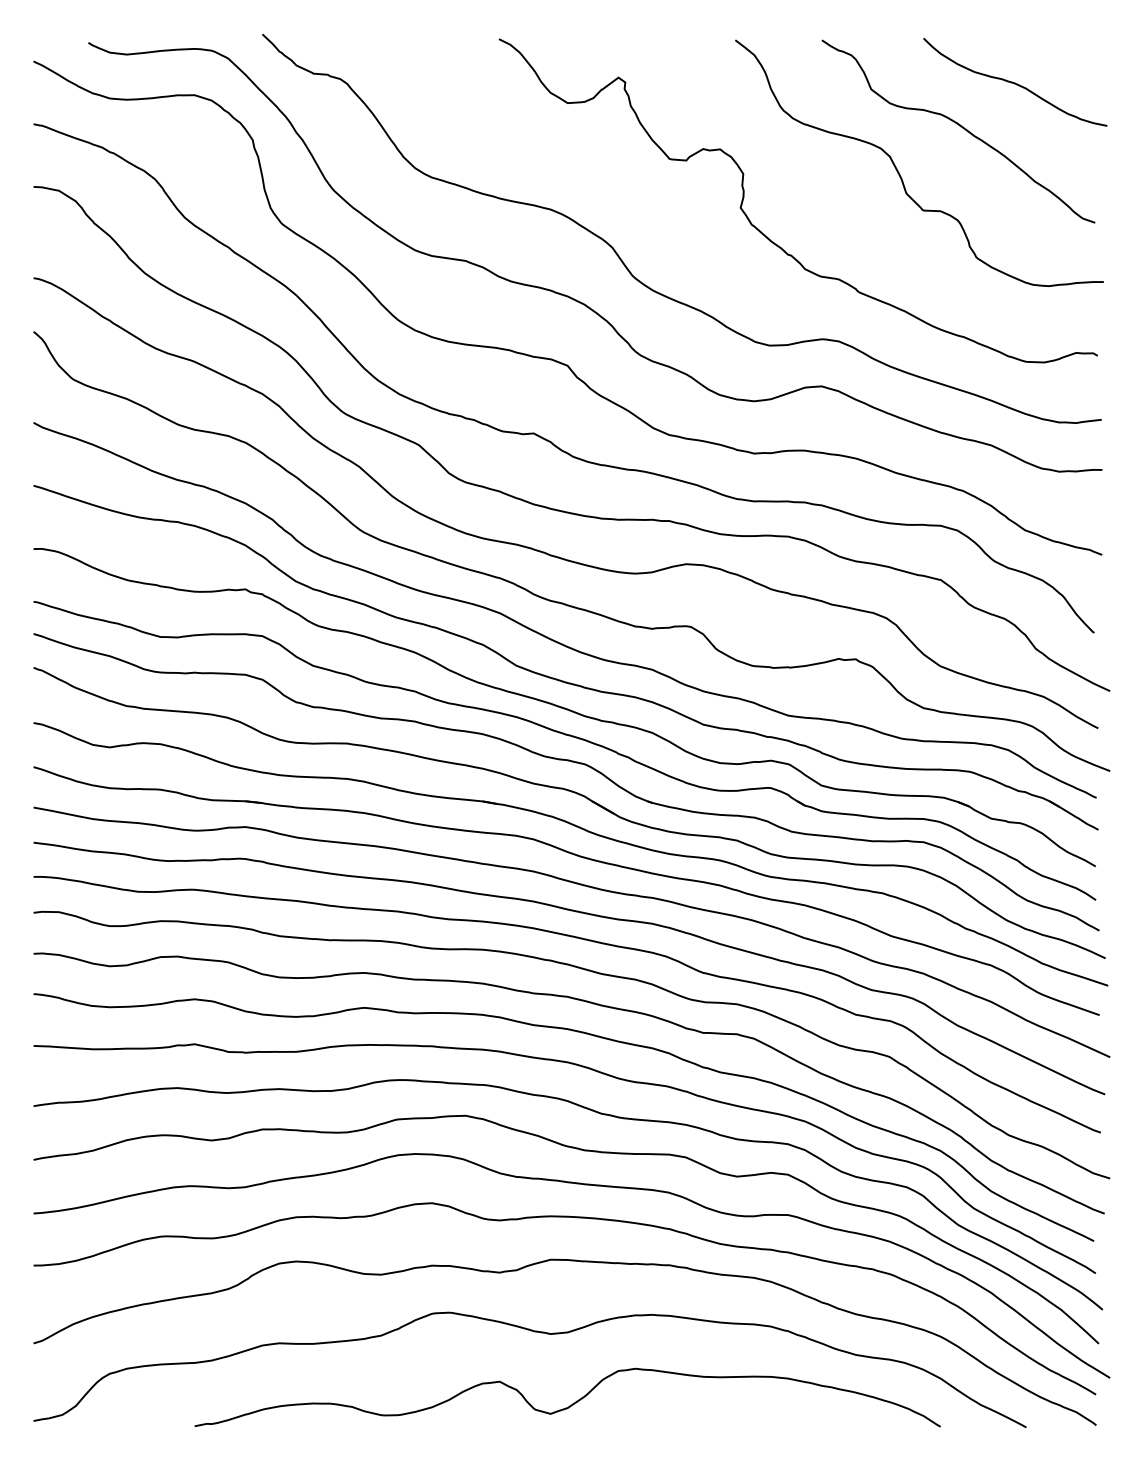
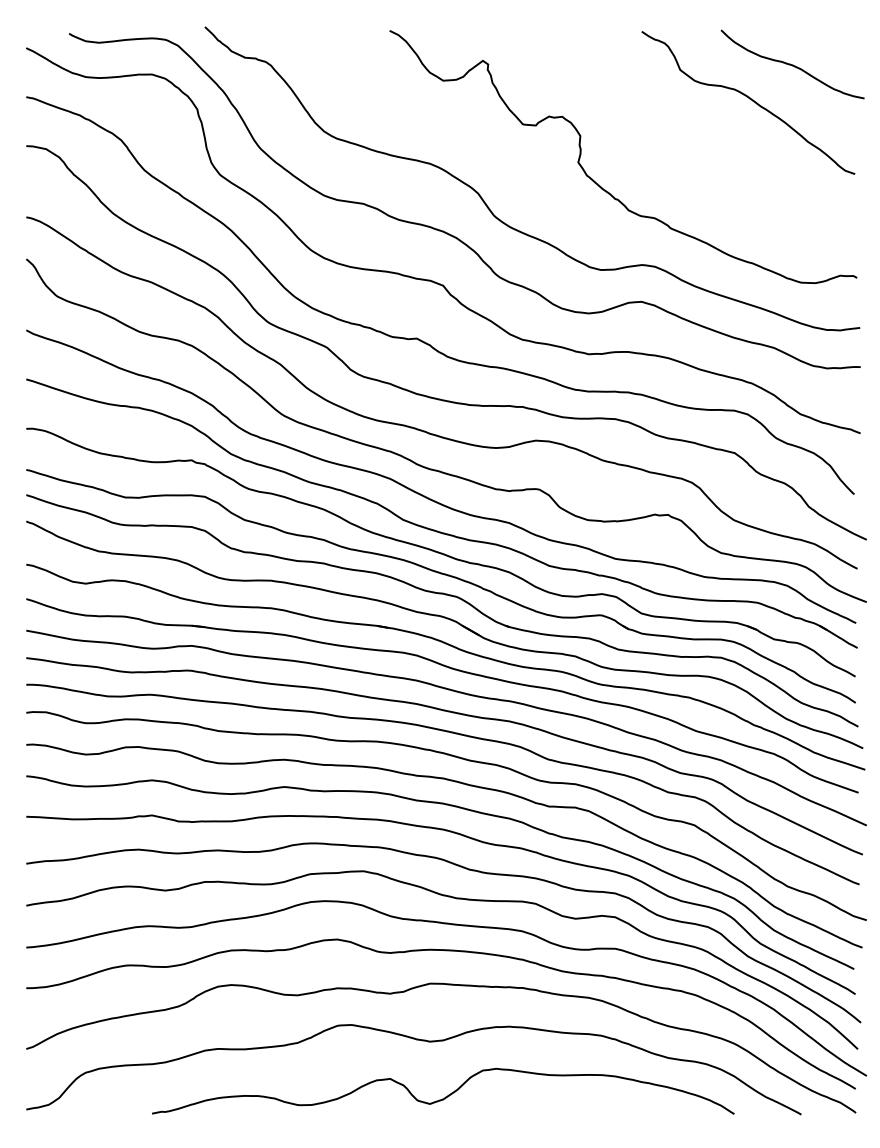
curve: (899, 172) -> (702, 134), removed

